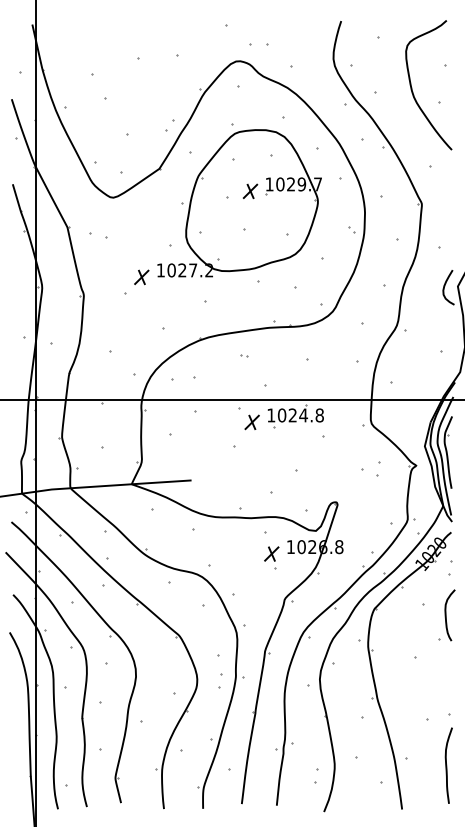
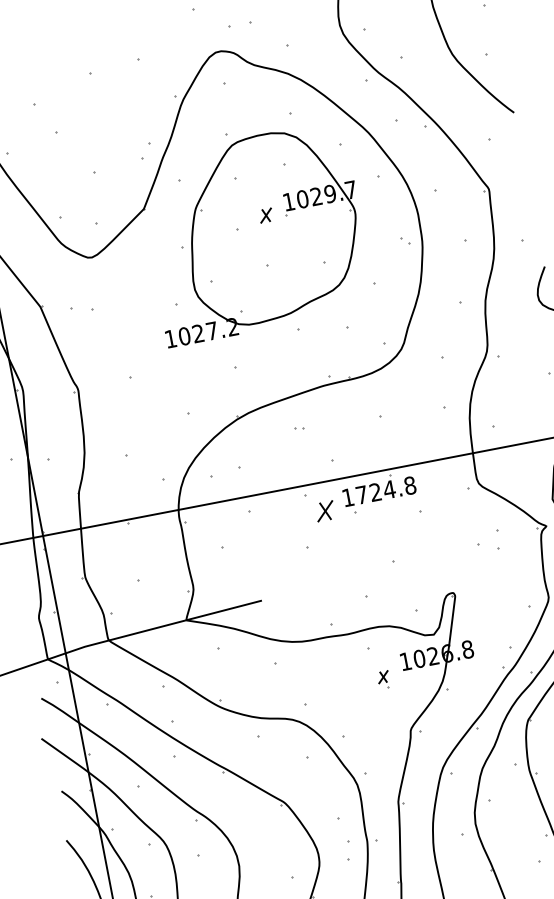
part: (250, 191) -> (266, 215), size x0.7
part: (141, 277) -> (147, 352), removed
text: (281, 415) -> (361, 495), 1024.8 -> 1724.8
part: (271, 557) -> (383, 679), size x0.6

